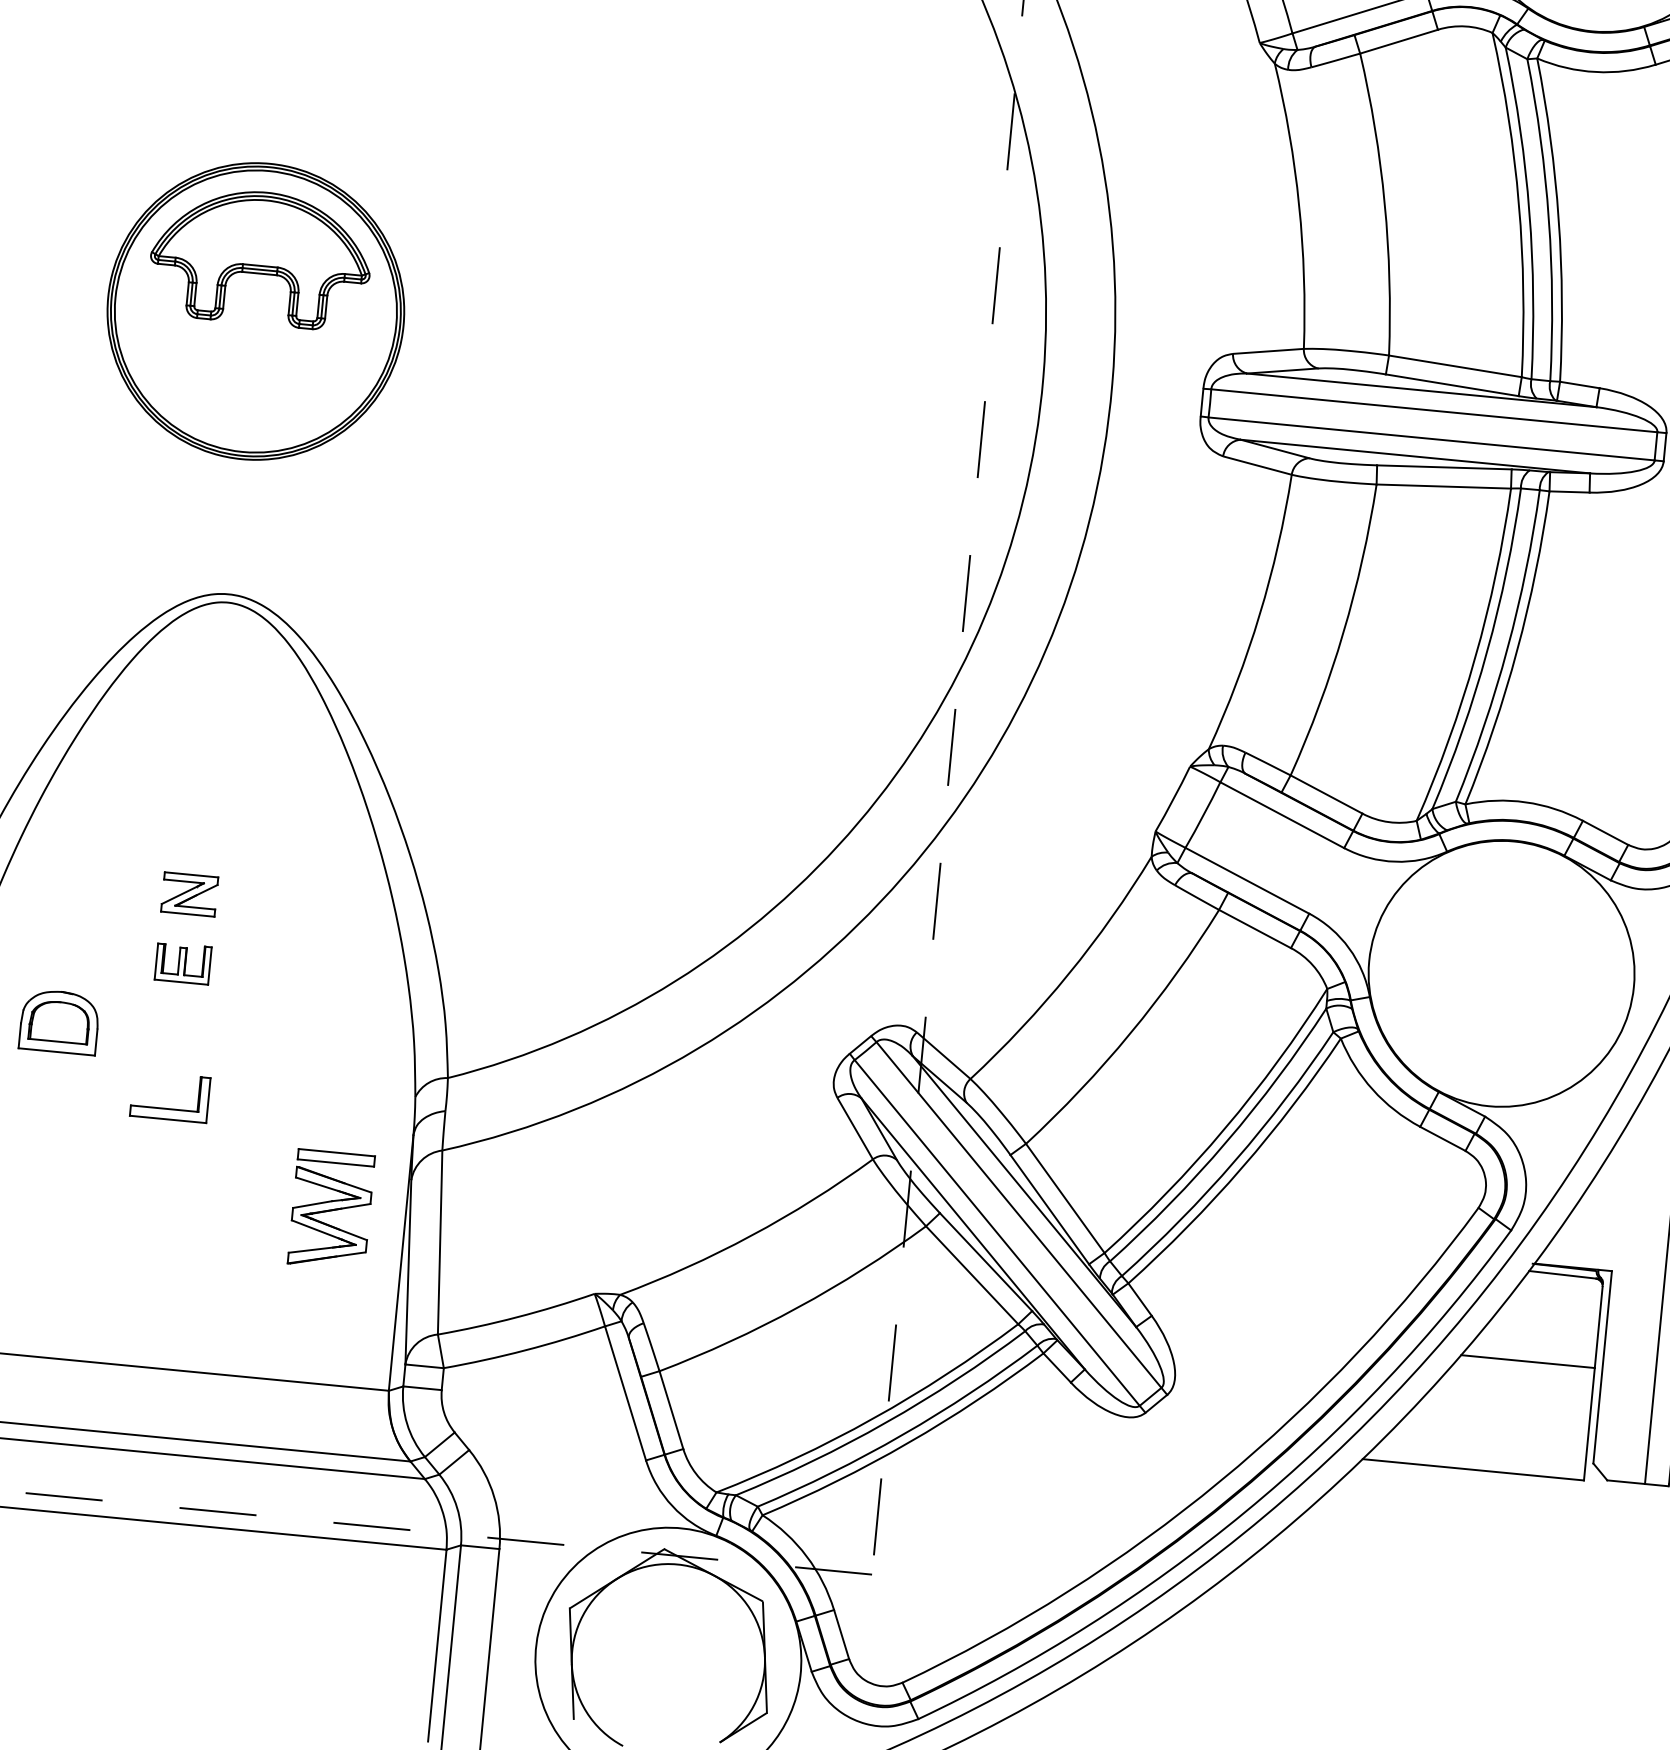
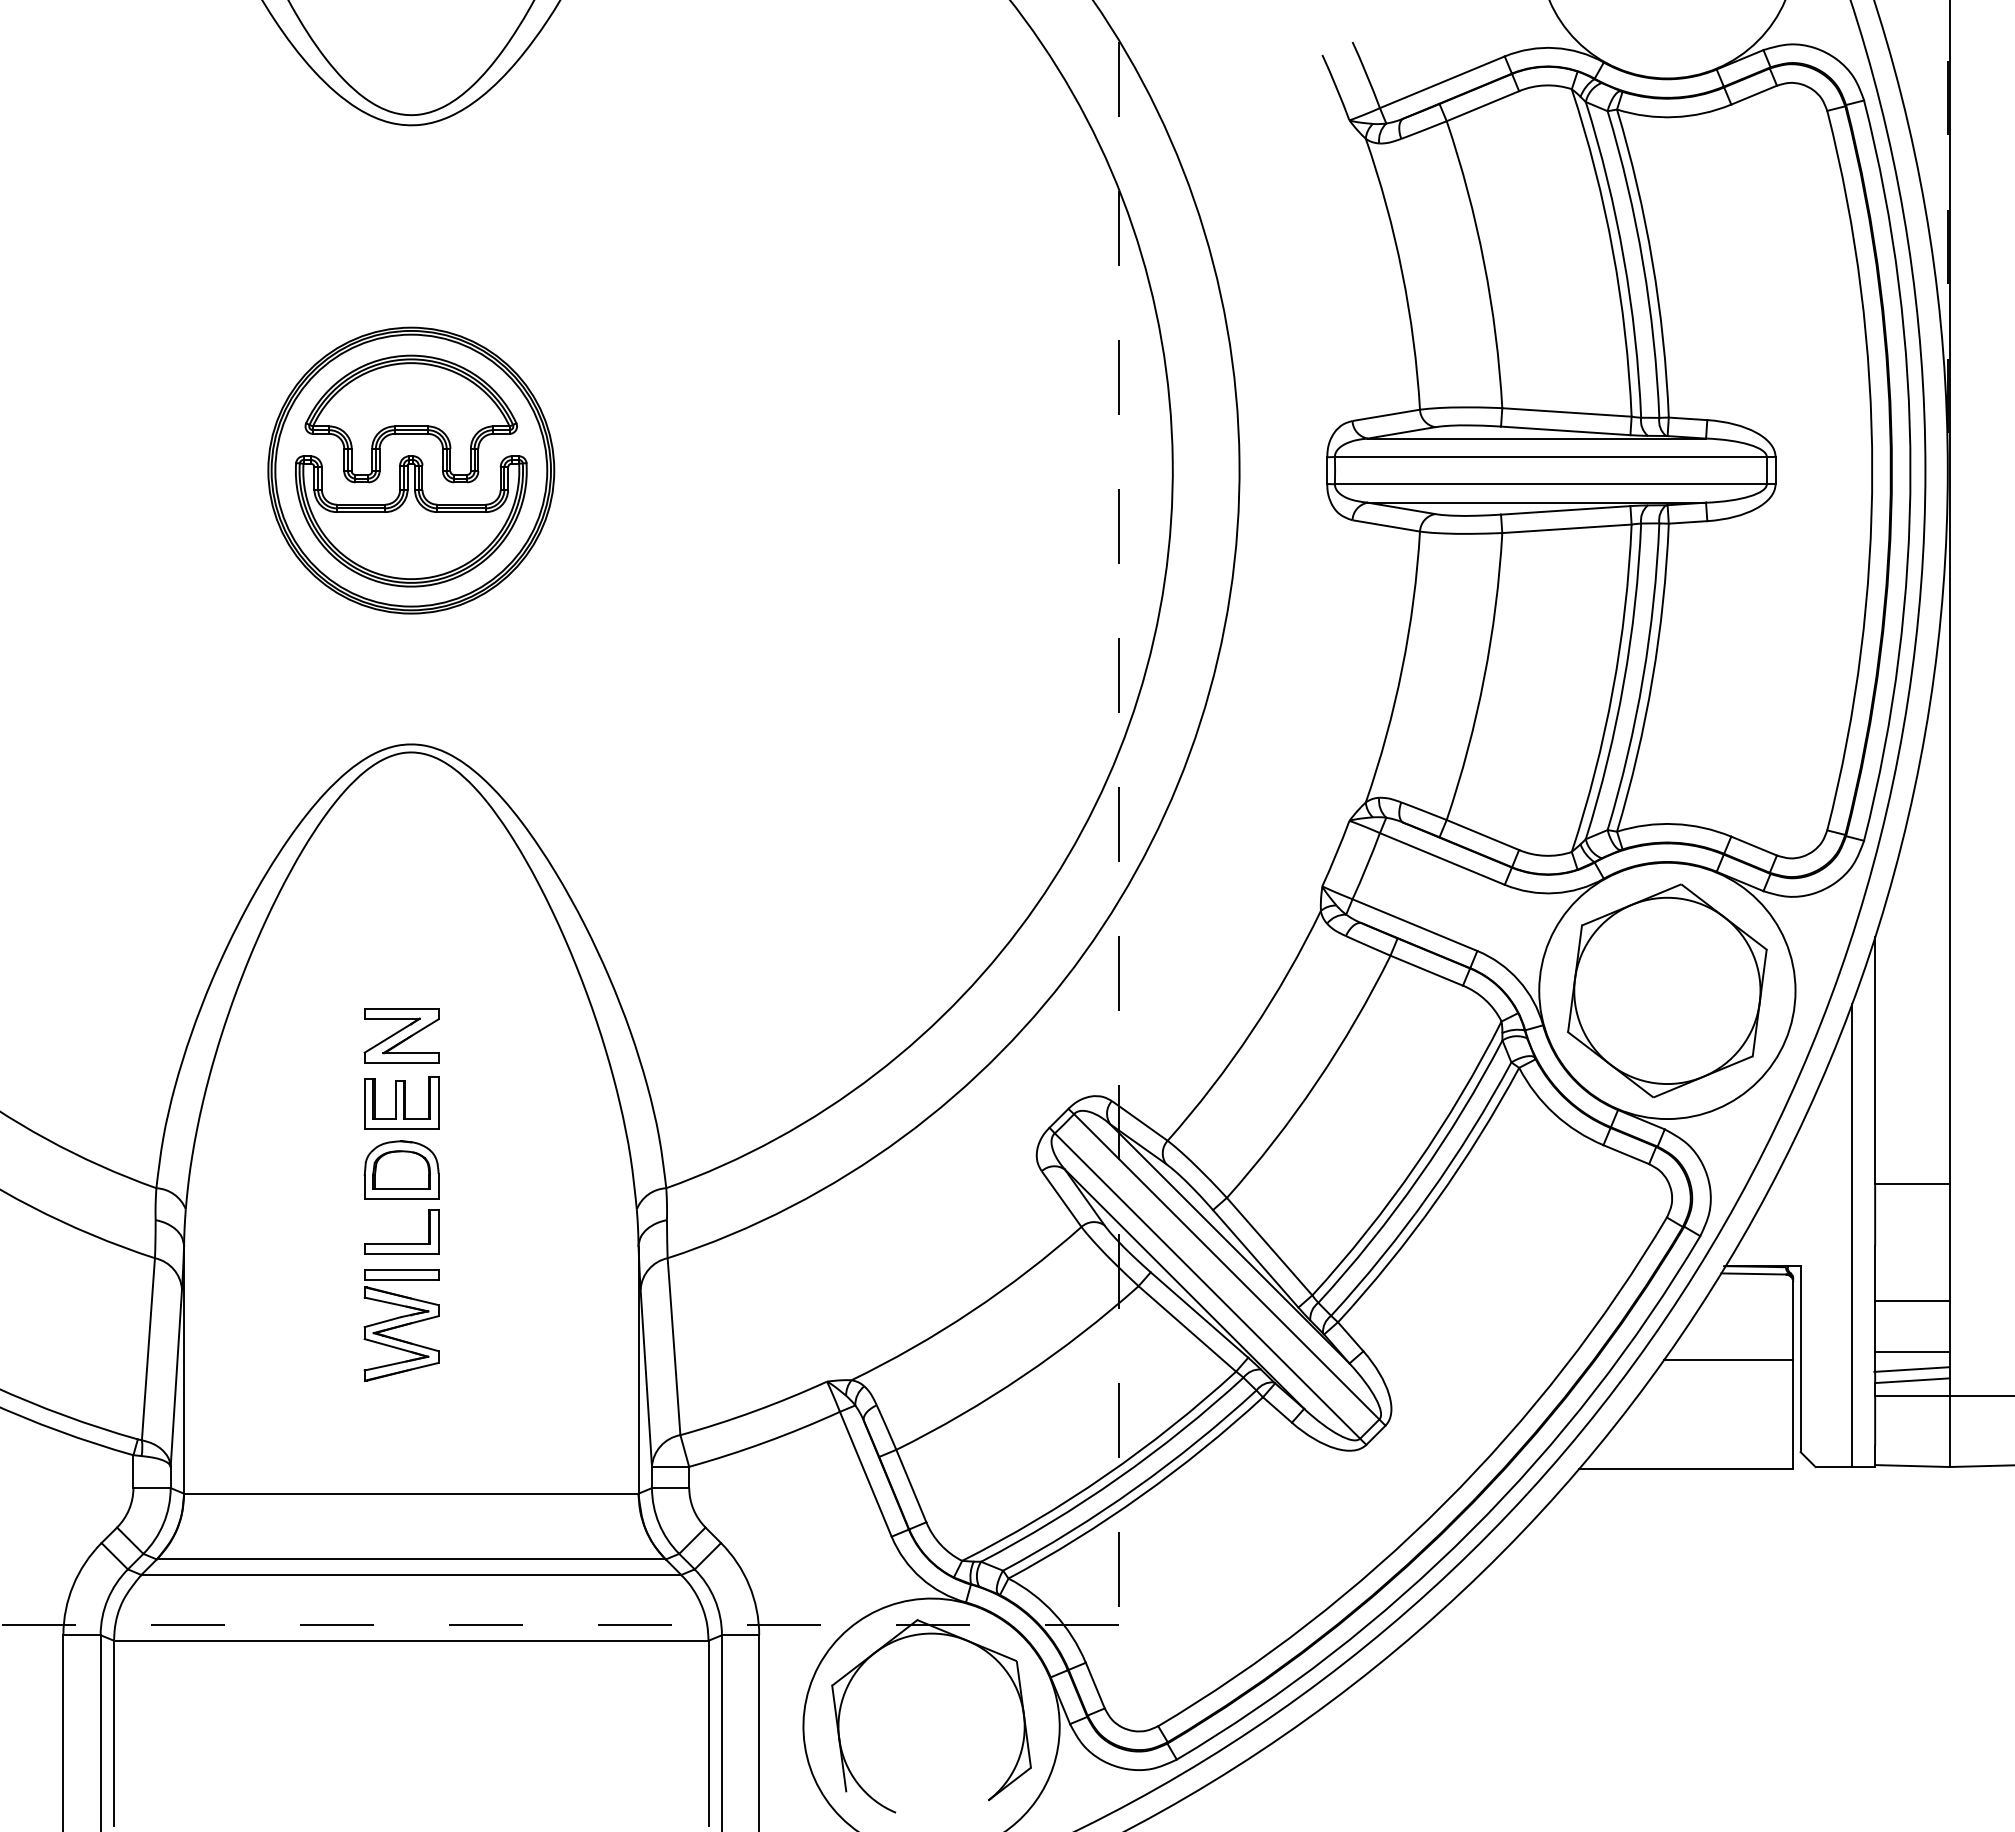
part: (251, 364) -> (411, 521), added
part: (189, 894) -> (401, 1035), size x1.43
part: (182, 963) -> (401, 1102), size x1.43
part: (1501, 973) -> (1667, 990), added
part: (59, 1021) -> (401, 1169), moved
part: (331, 1209) -> (401, 1325), moved

